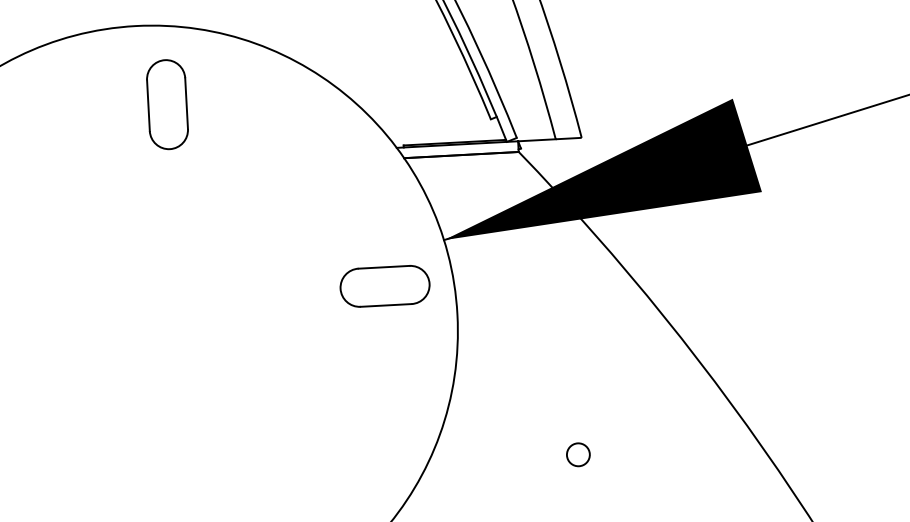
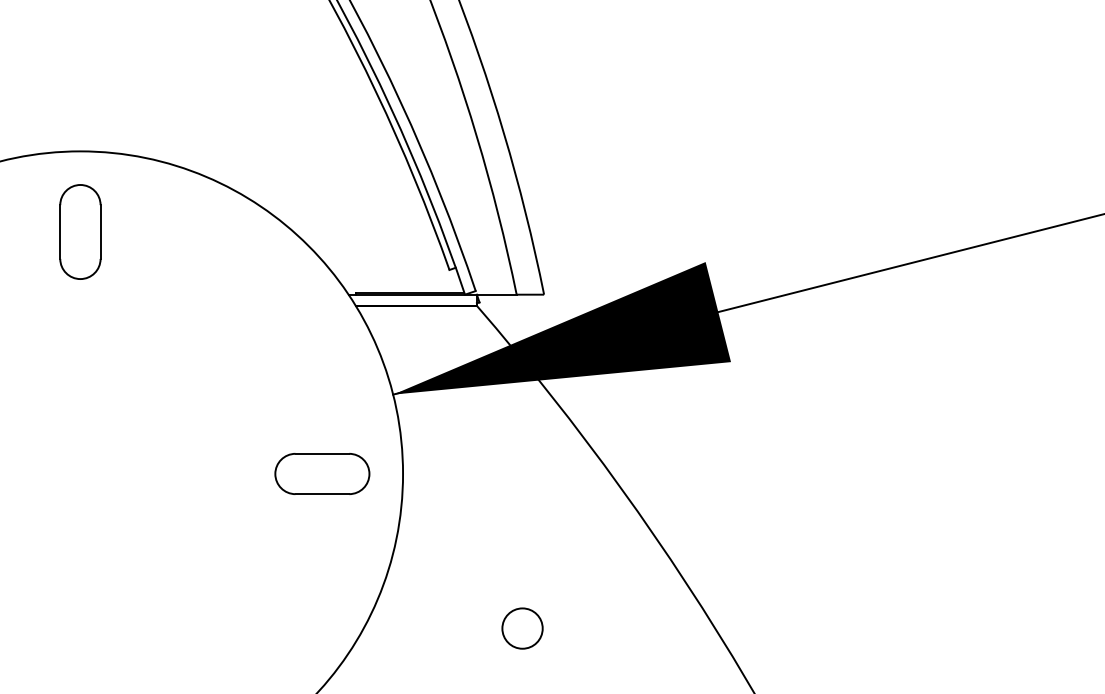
part: (167, 104) -> (80, 231), moved
part: (385, 285) -> (322, 473), moved
circle: (578, 454) -> (522, 628), size x1.67

